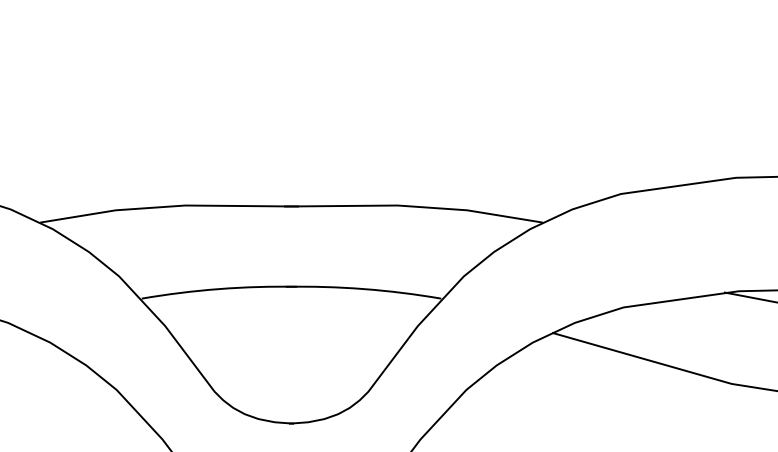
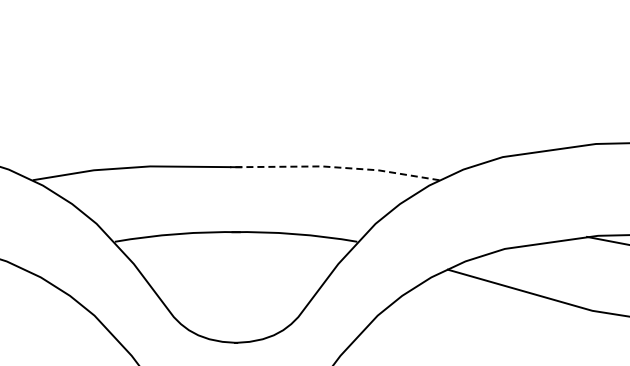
line: (413, 206) -> (334, 167), solid -> dashed

